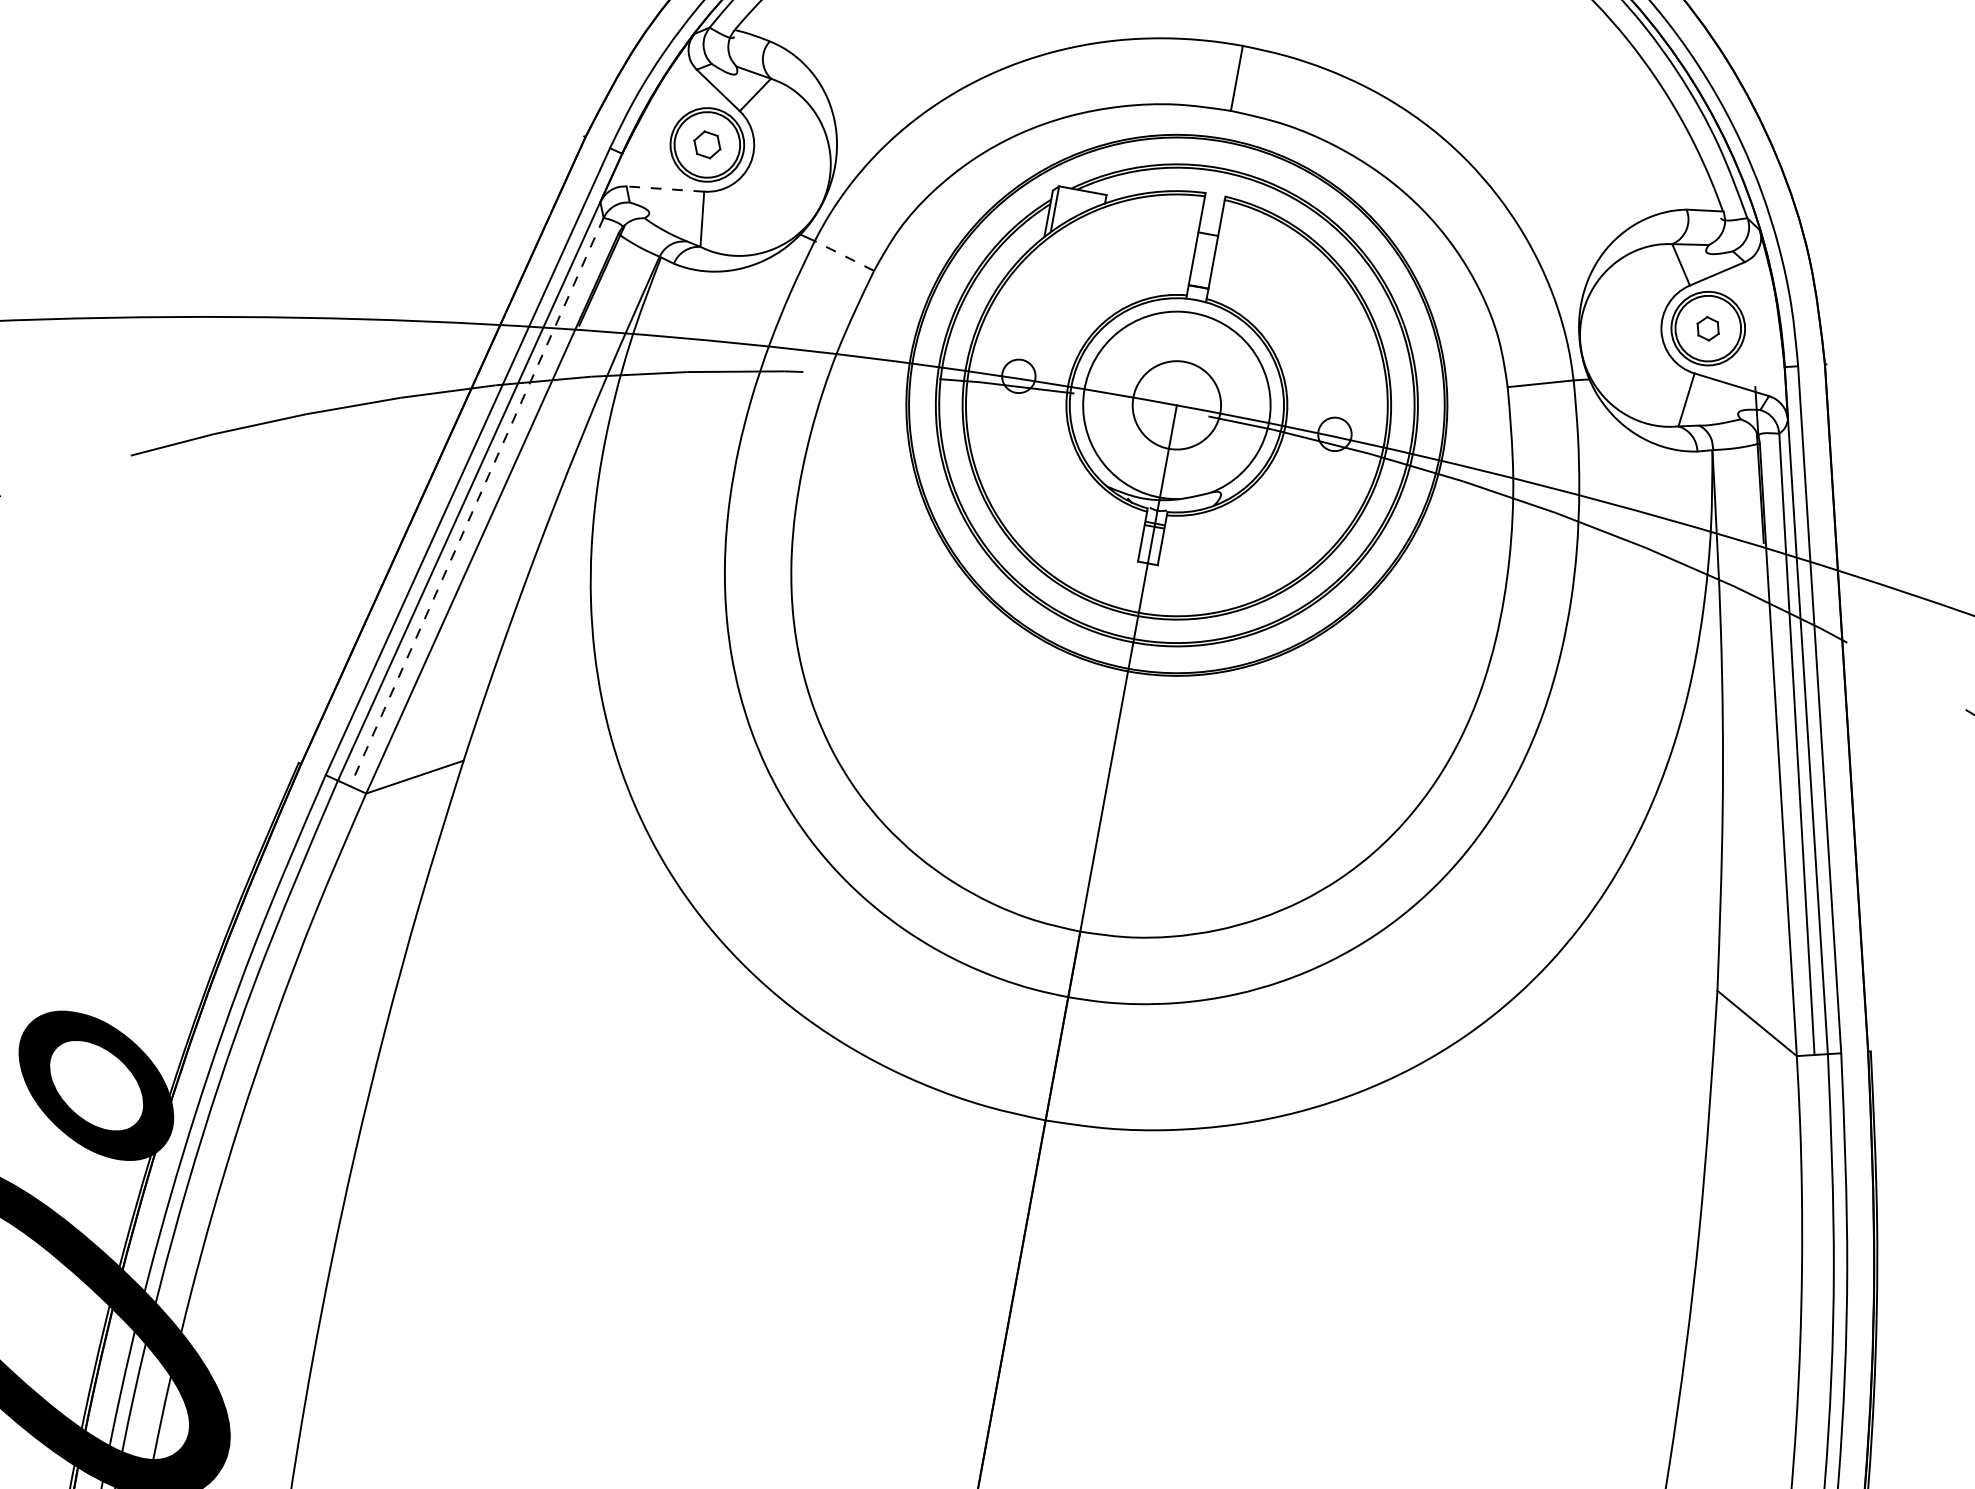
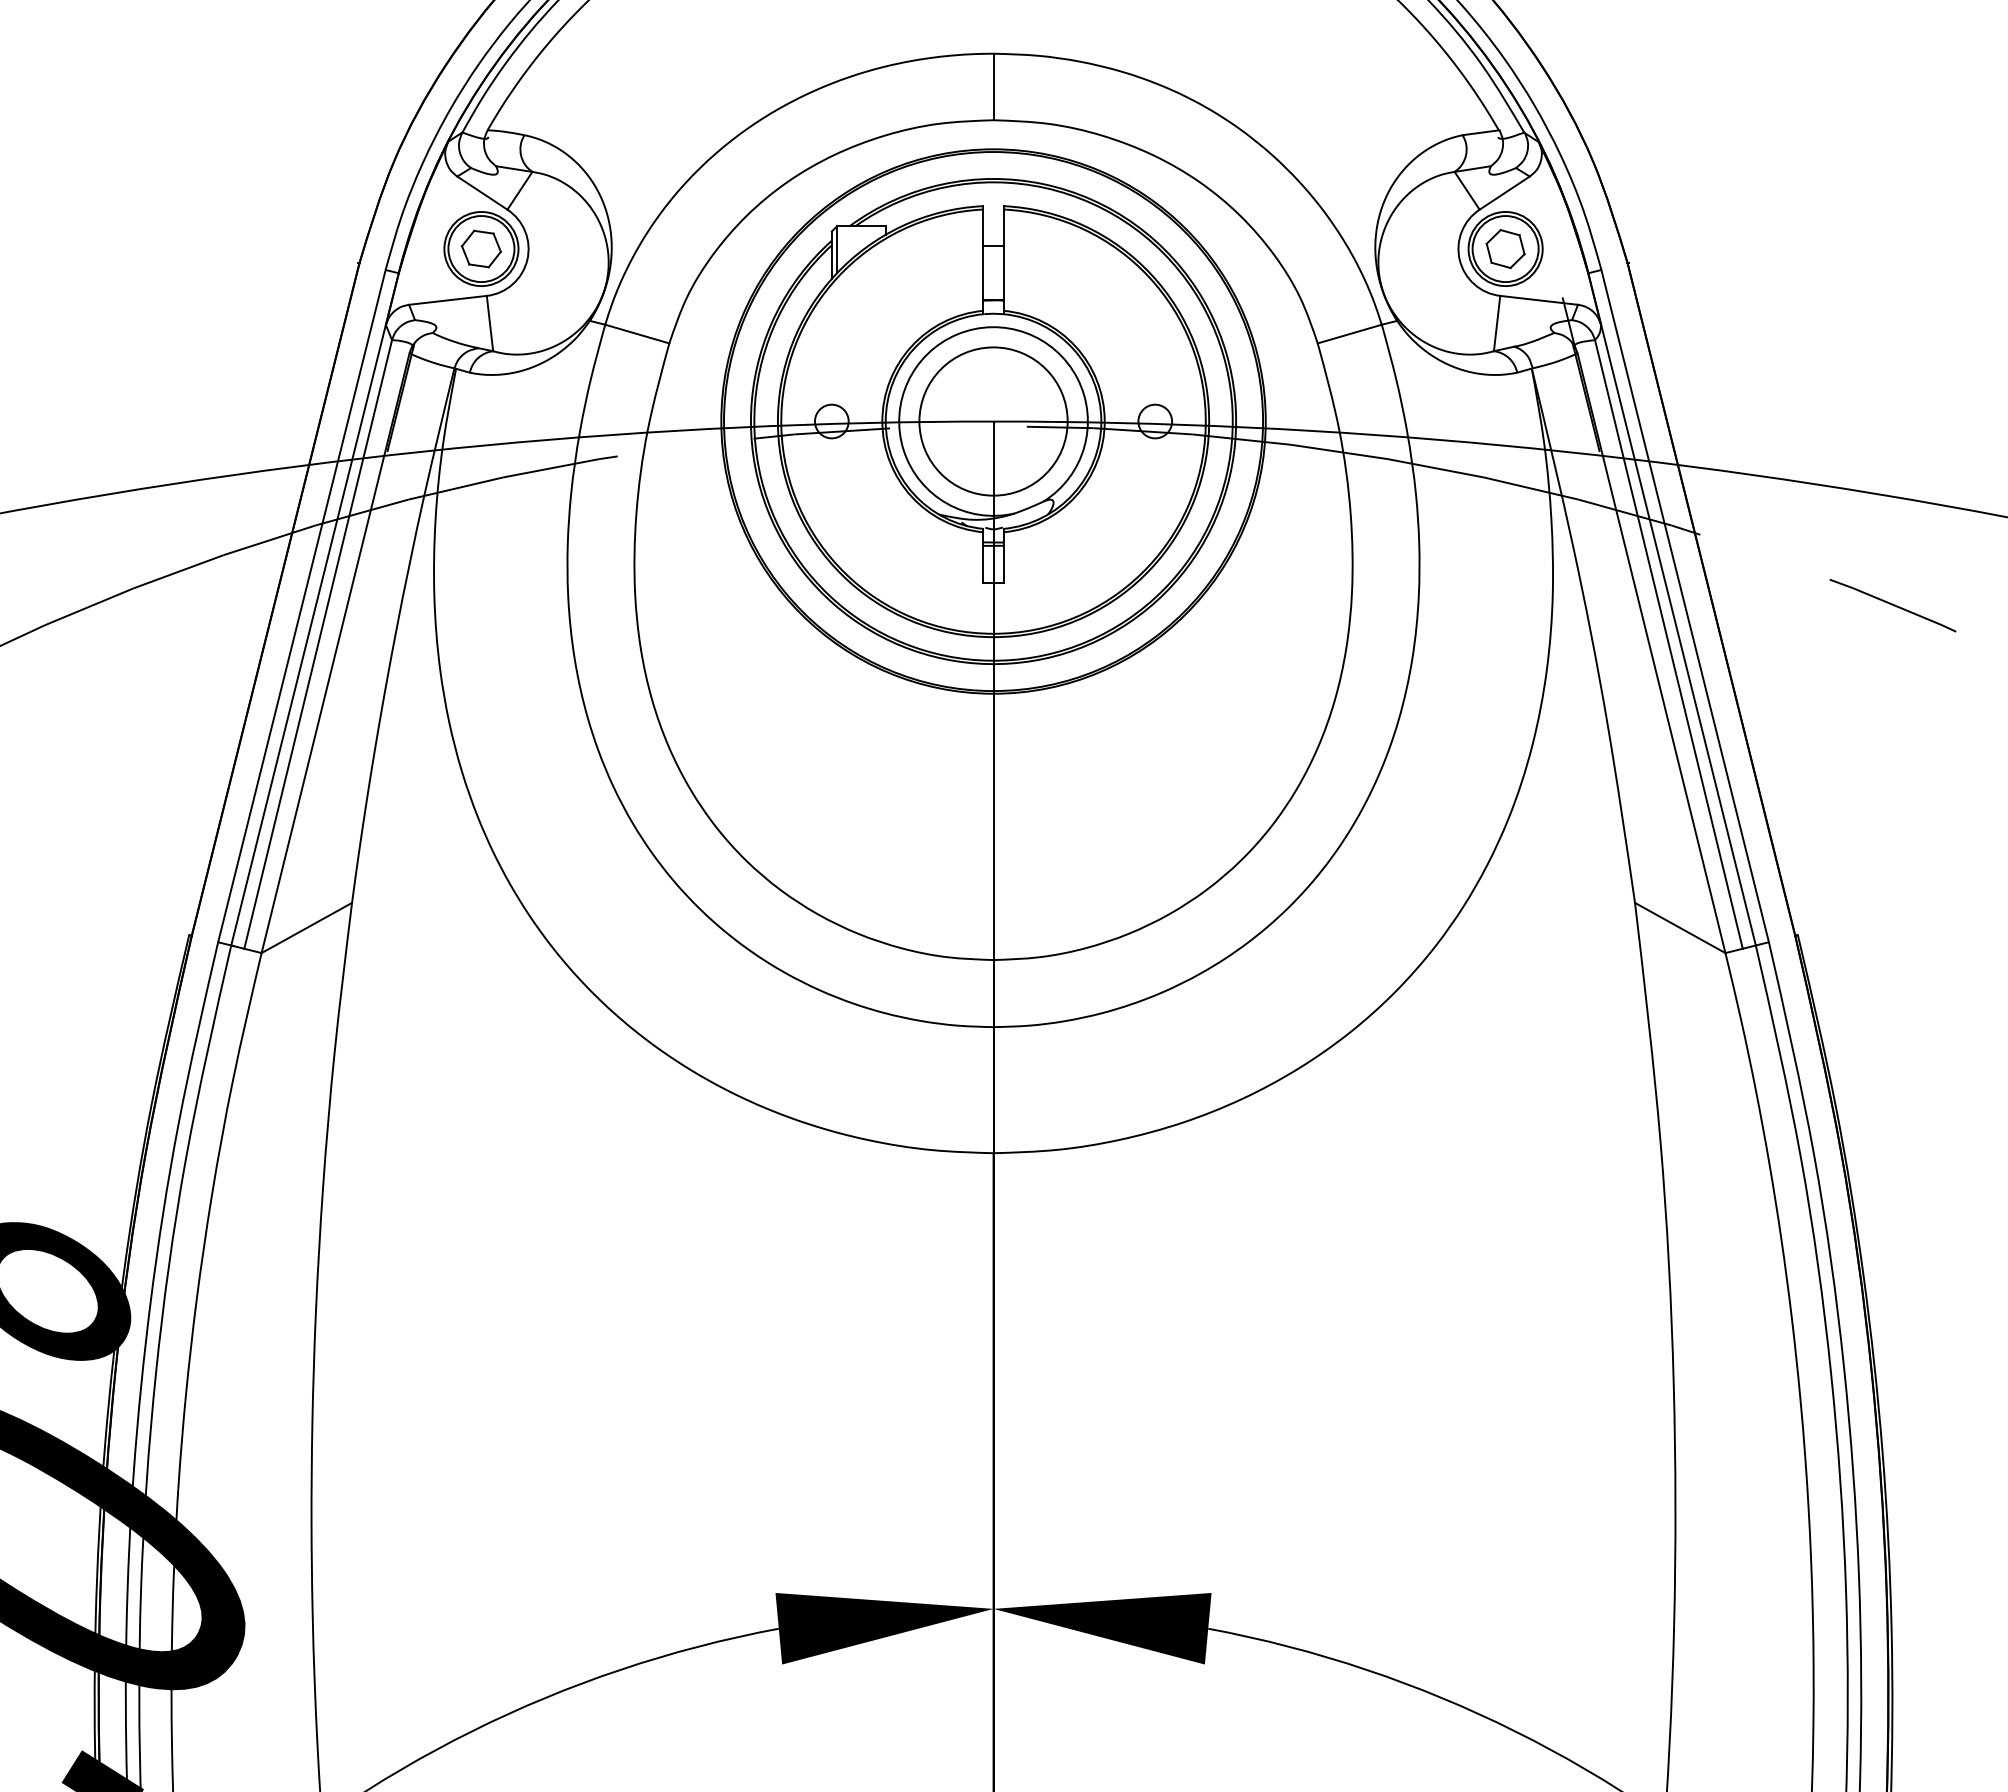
part: (707, 144) -> (481, 248), size x1.43
line: (664, 189) -> (447, 300), dashed -> solid
line: (843, 255) -> (636, 333), dashed -> solid
part: (1708, 329) -> (1505, 249), size x1.67
circle: (1176, 405) -> (993, 421), size x1.67
line: (477, 502) -> (318, 644), dashed -> solid

